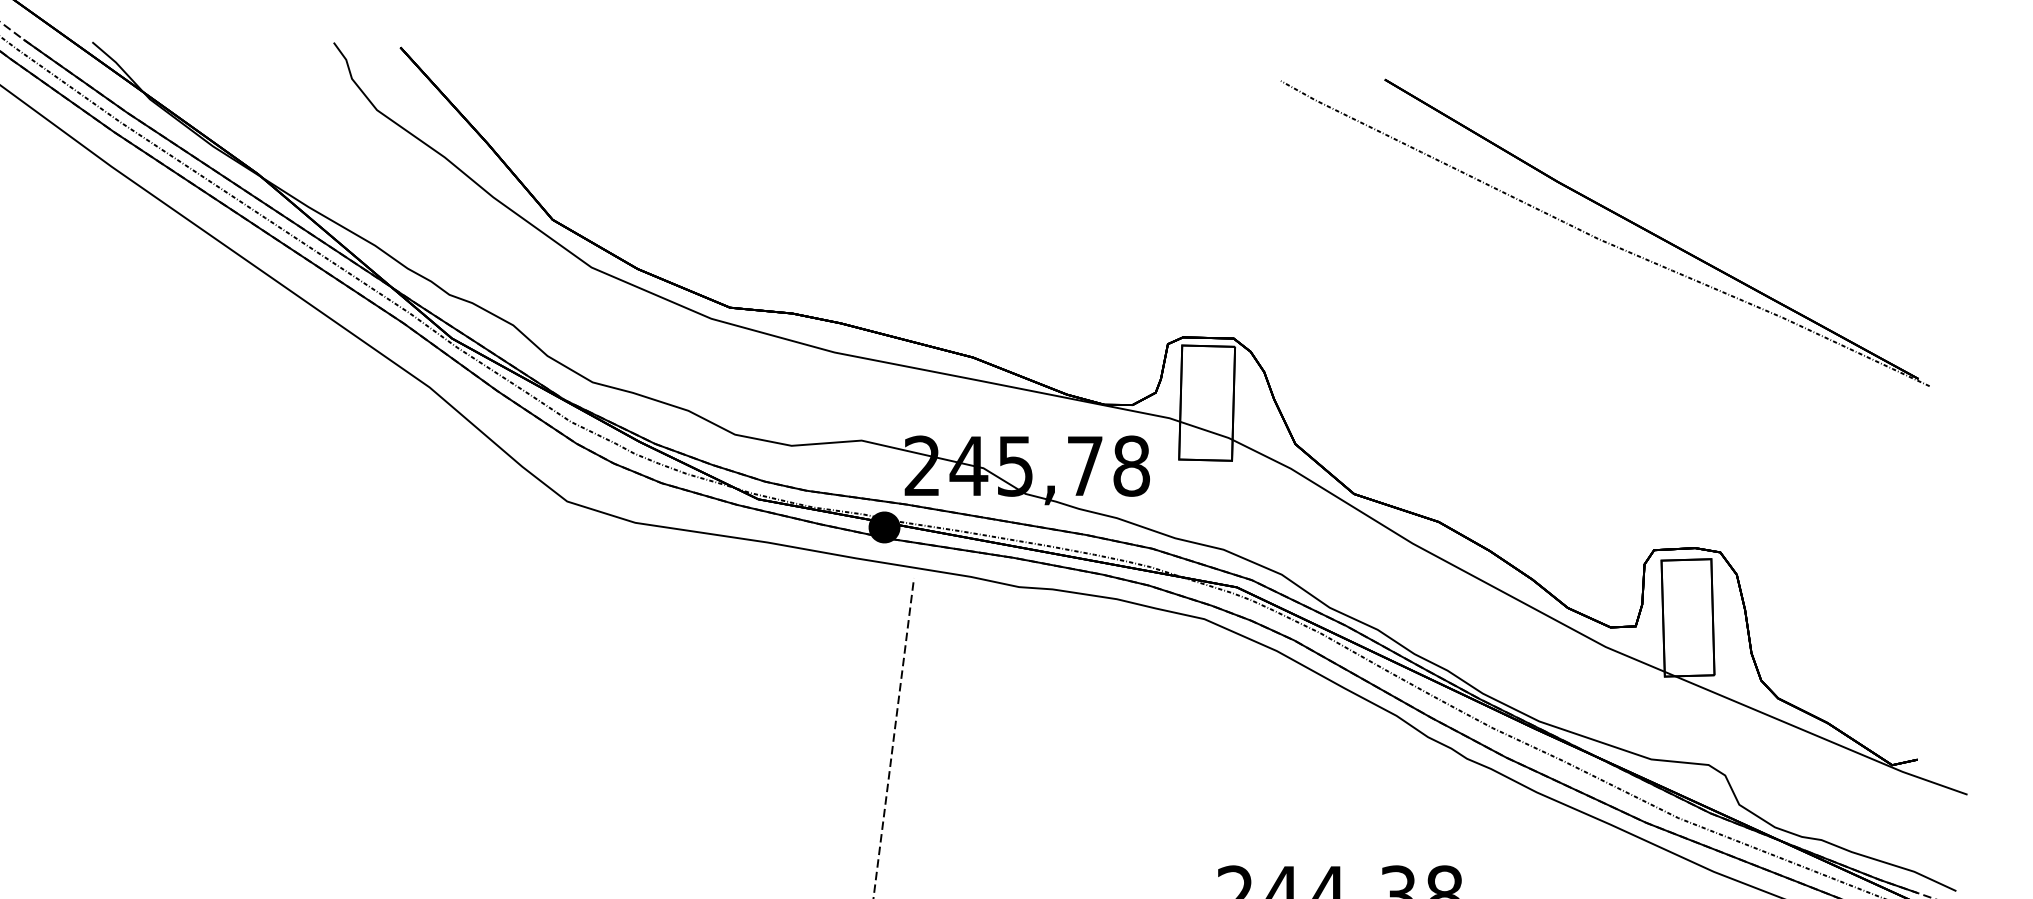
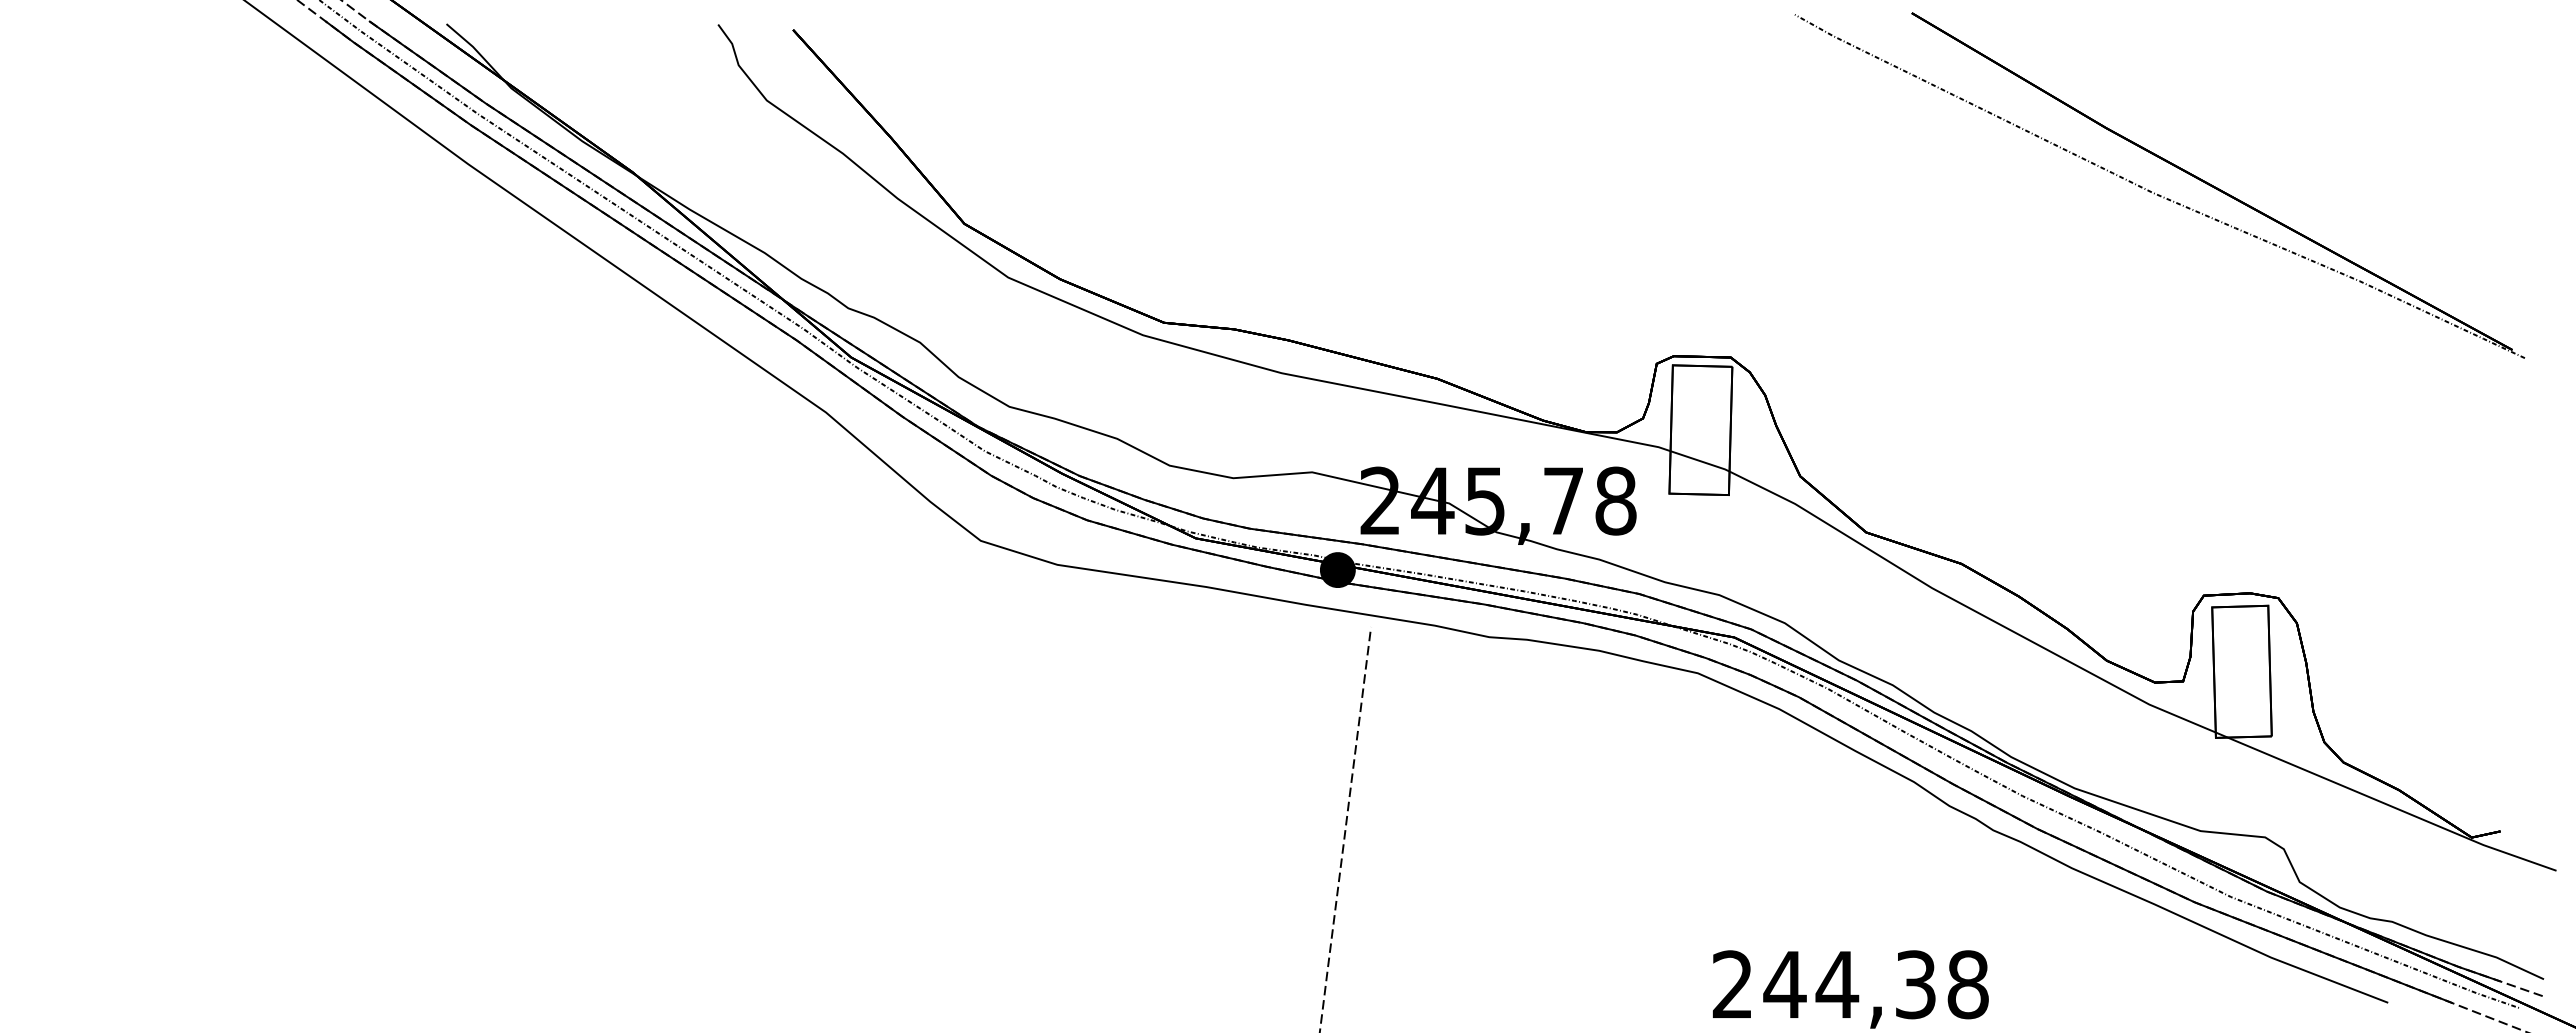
part: (1600, 239) -> (2154, 192), moved

